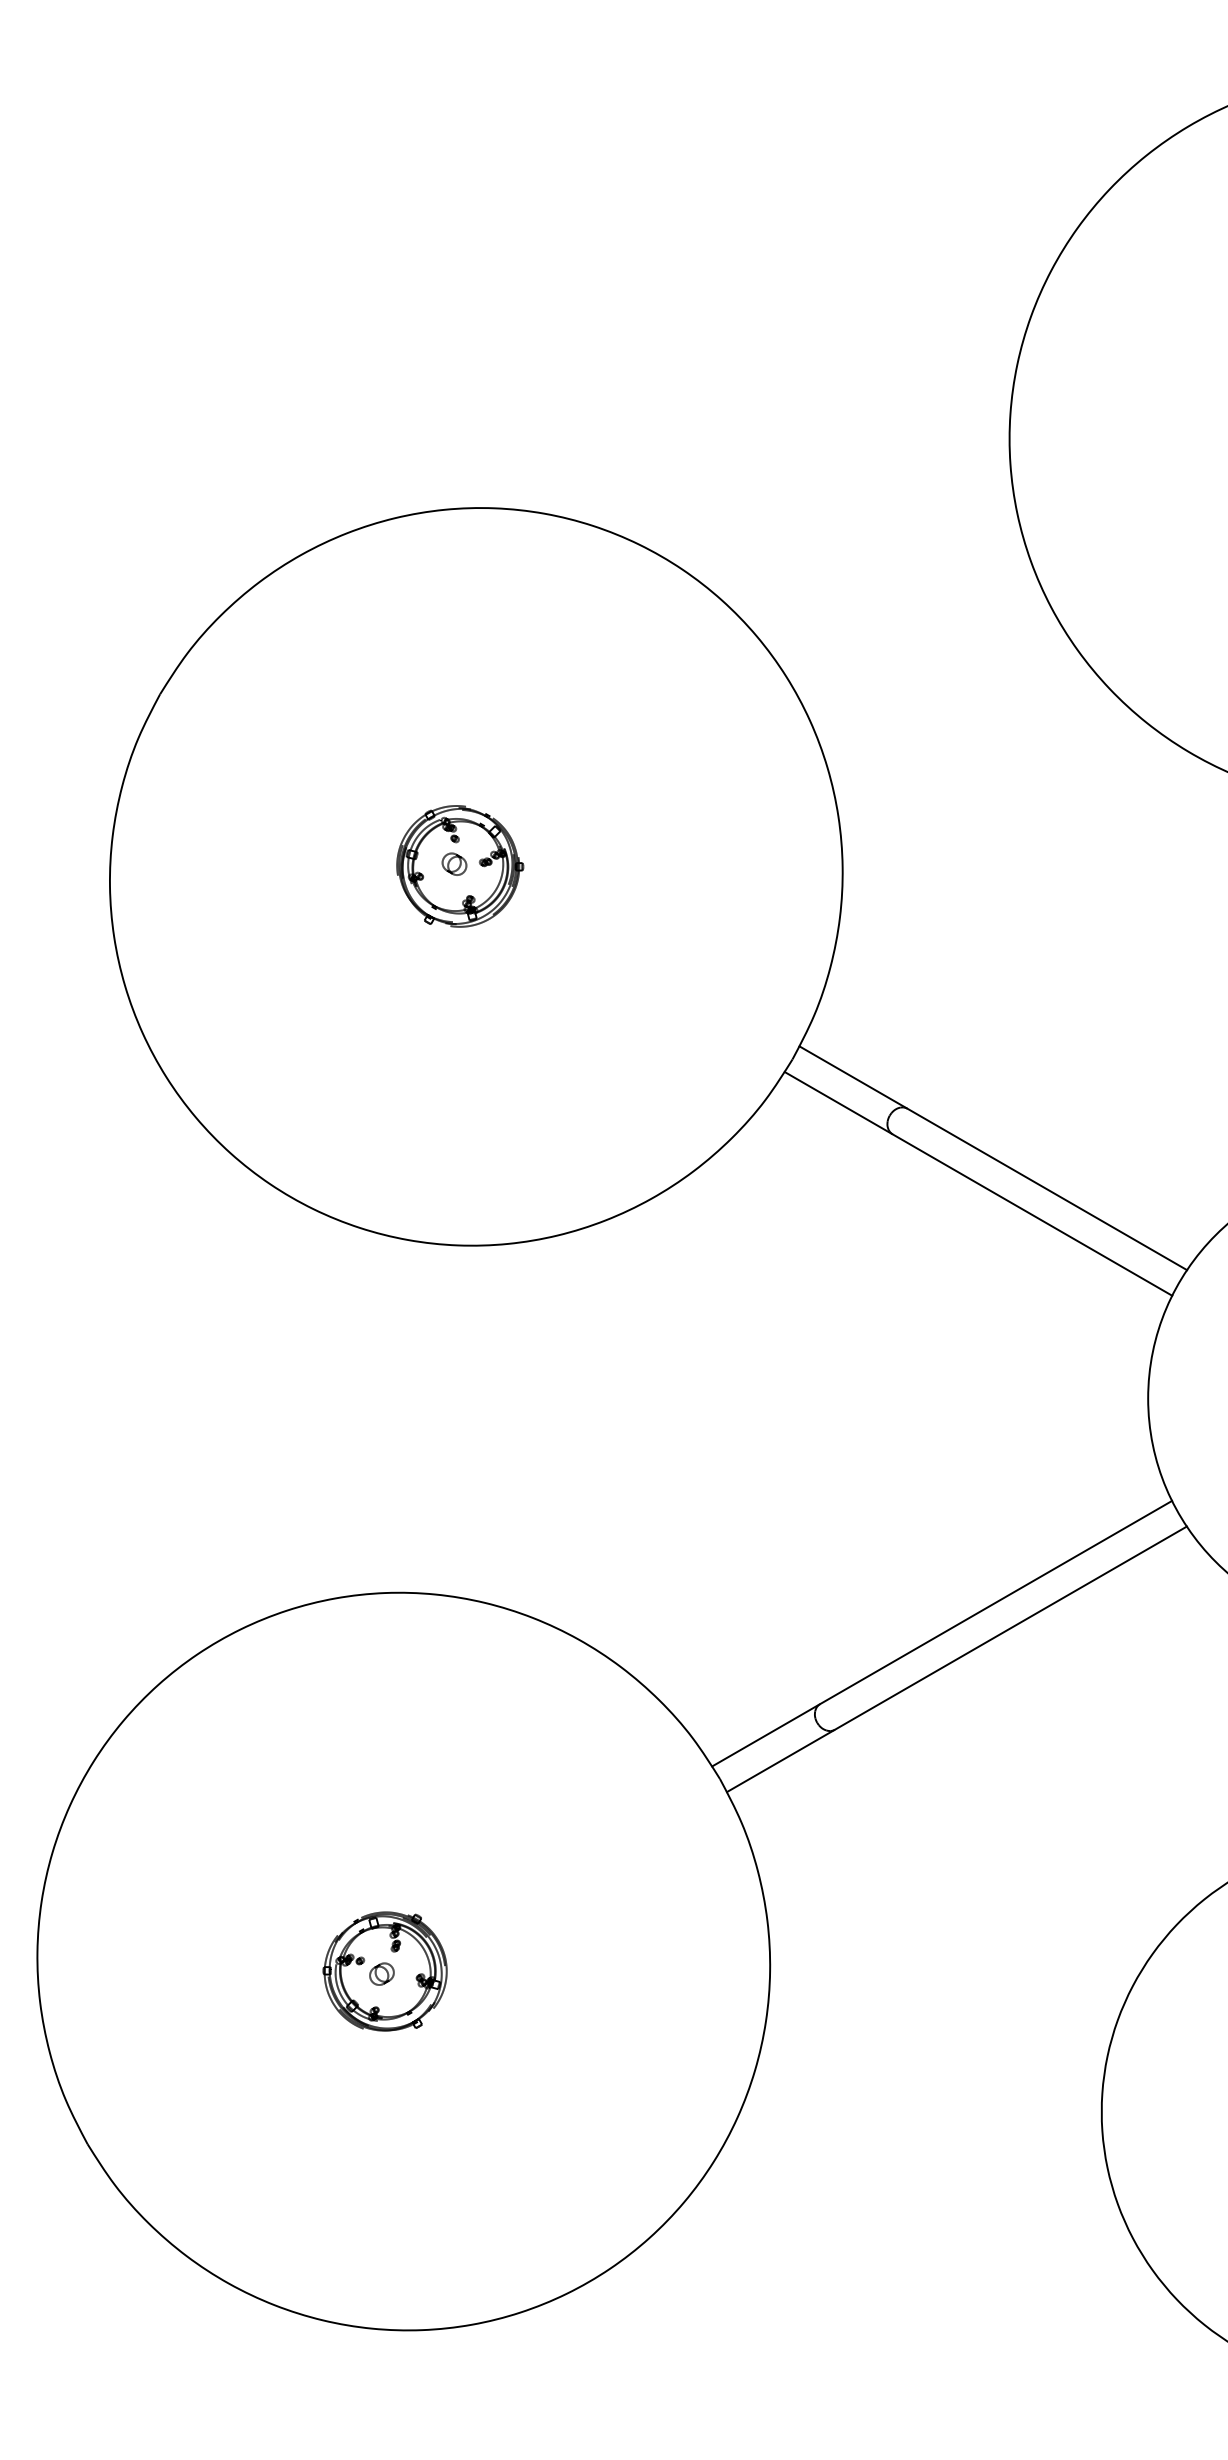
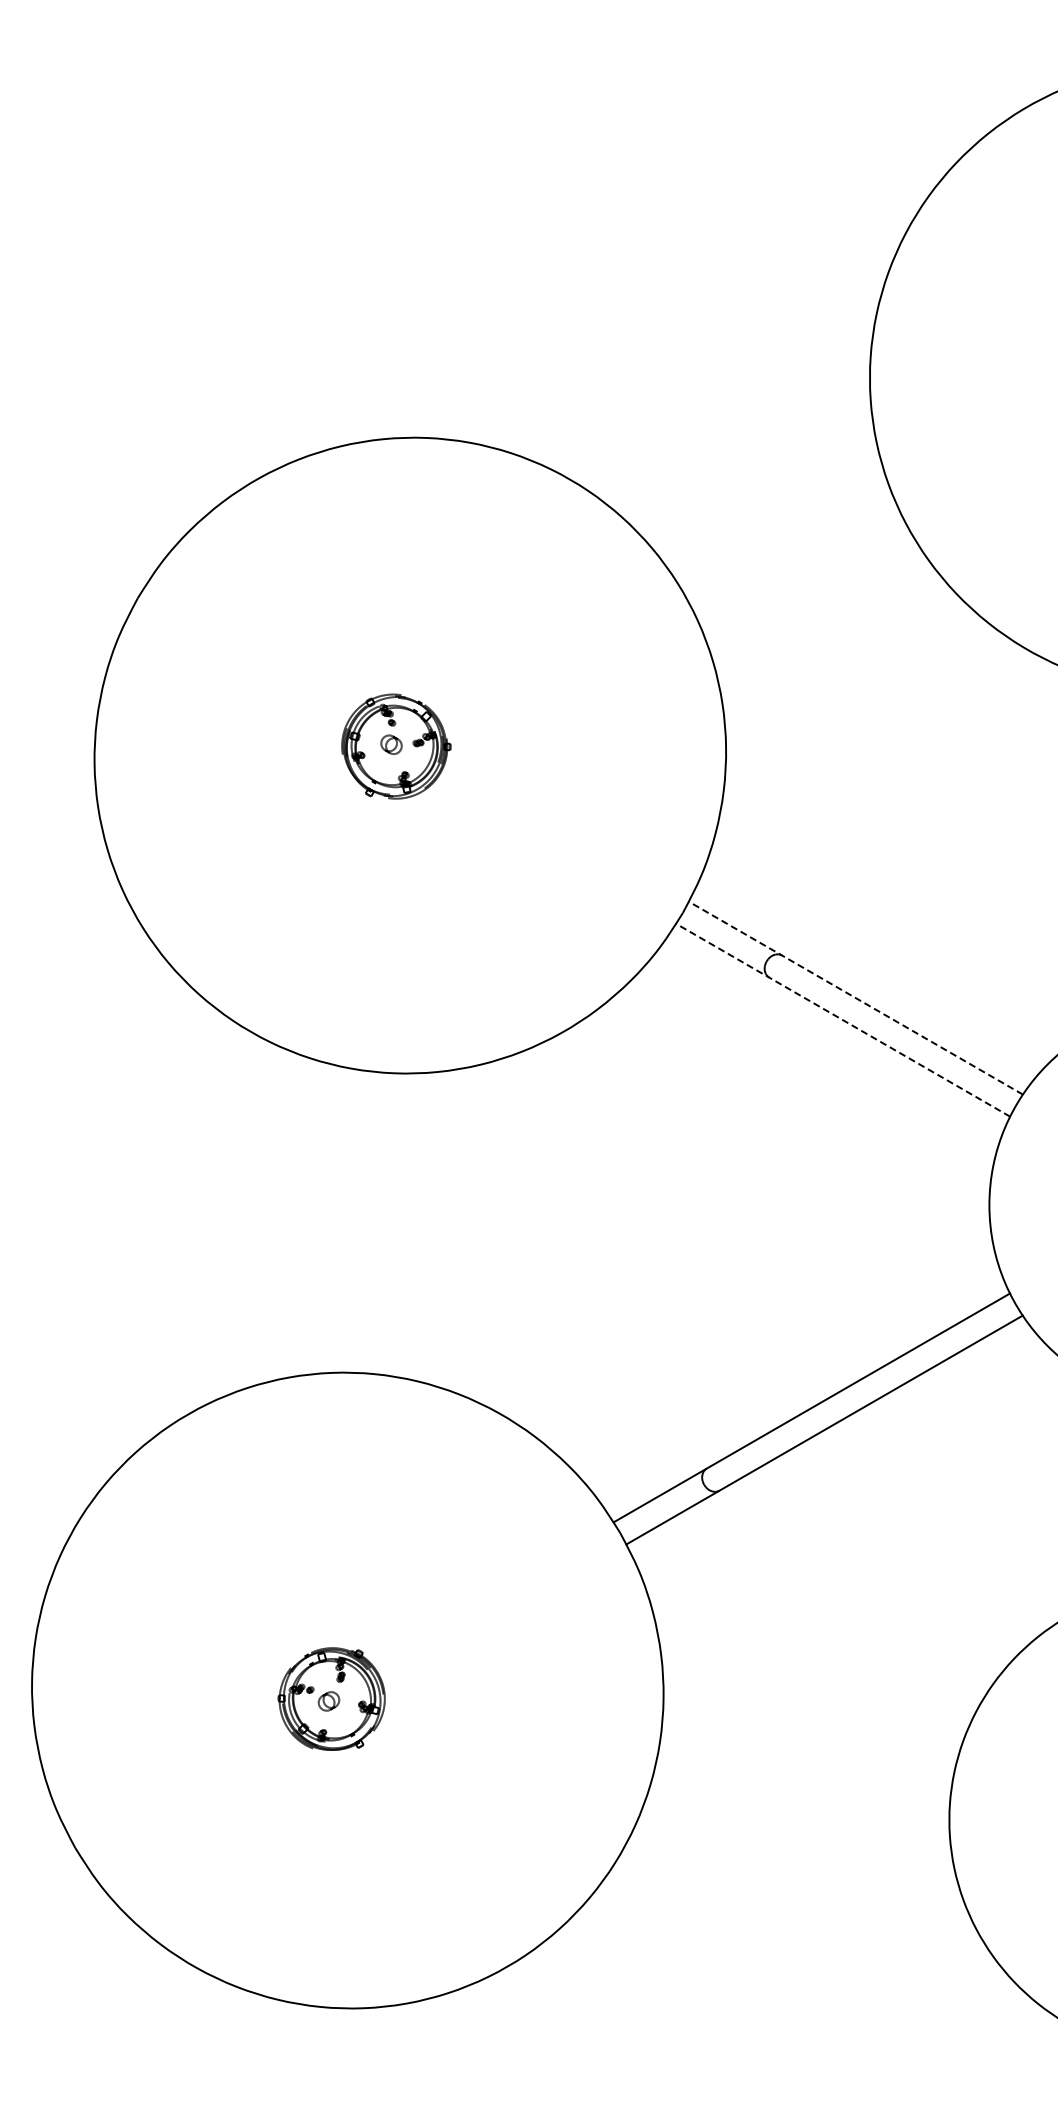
line: (992, 1158) -> (855, 998), solid -> dashed
line: (978, 1184) -> (843, 1020), solid -> dashed

